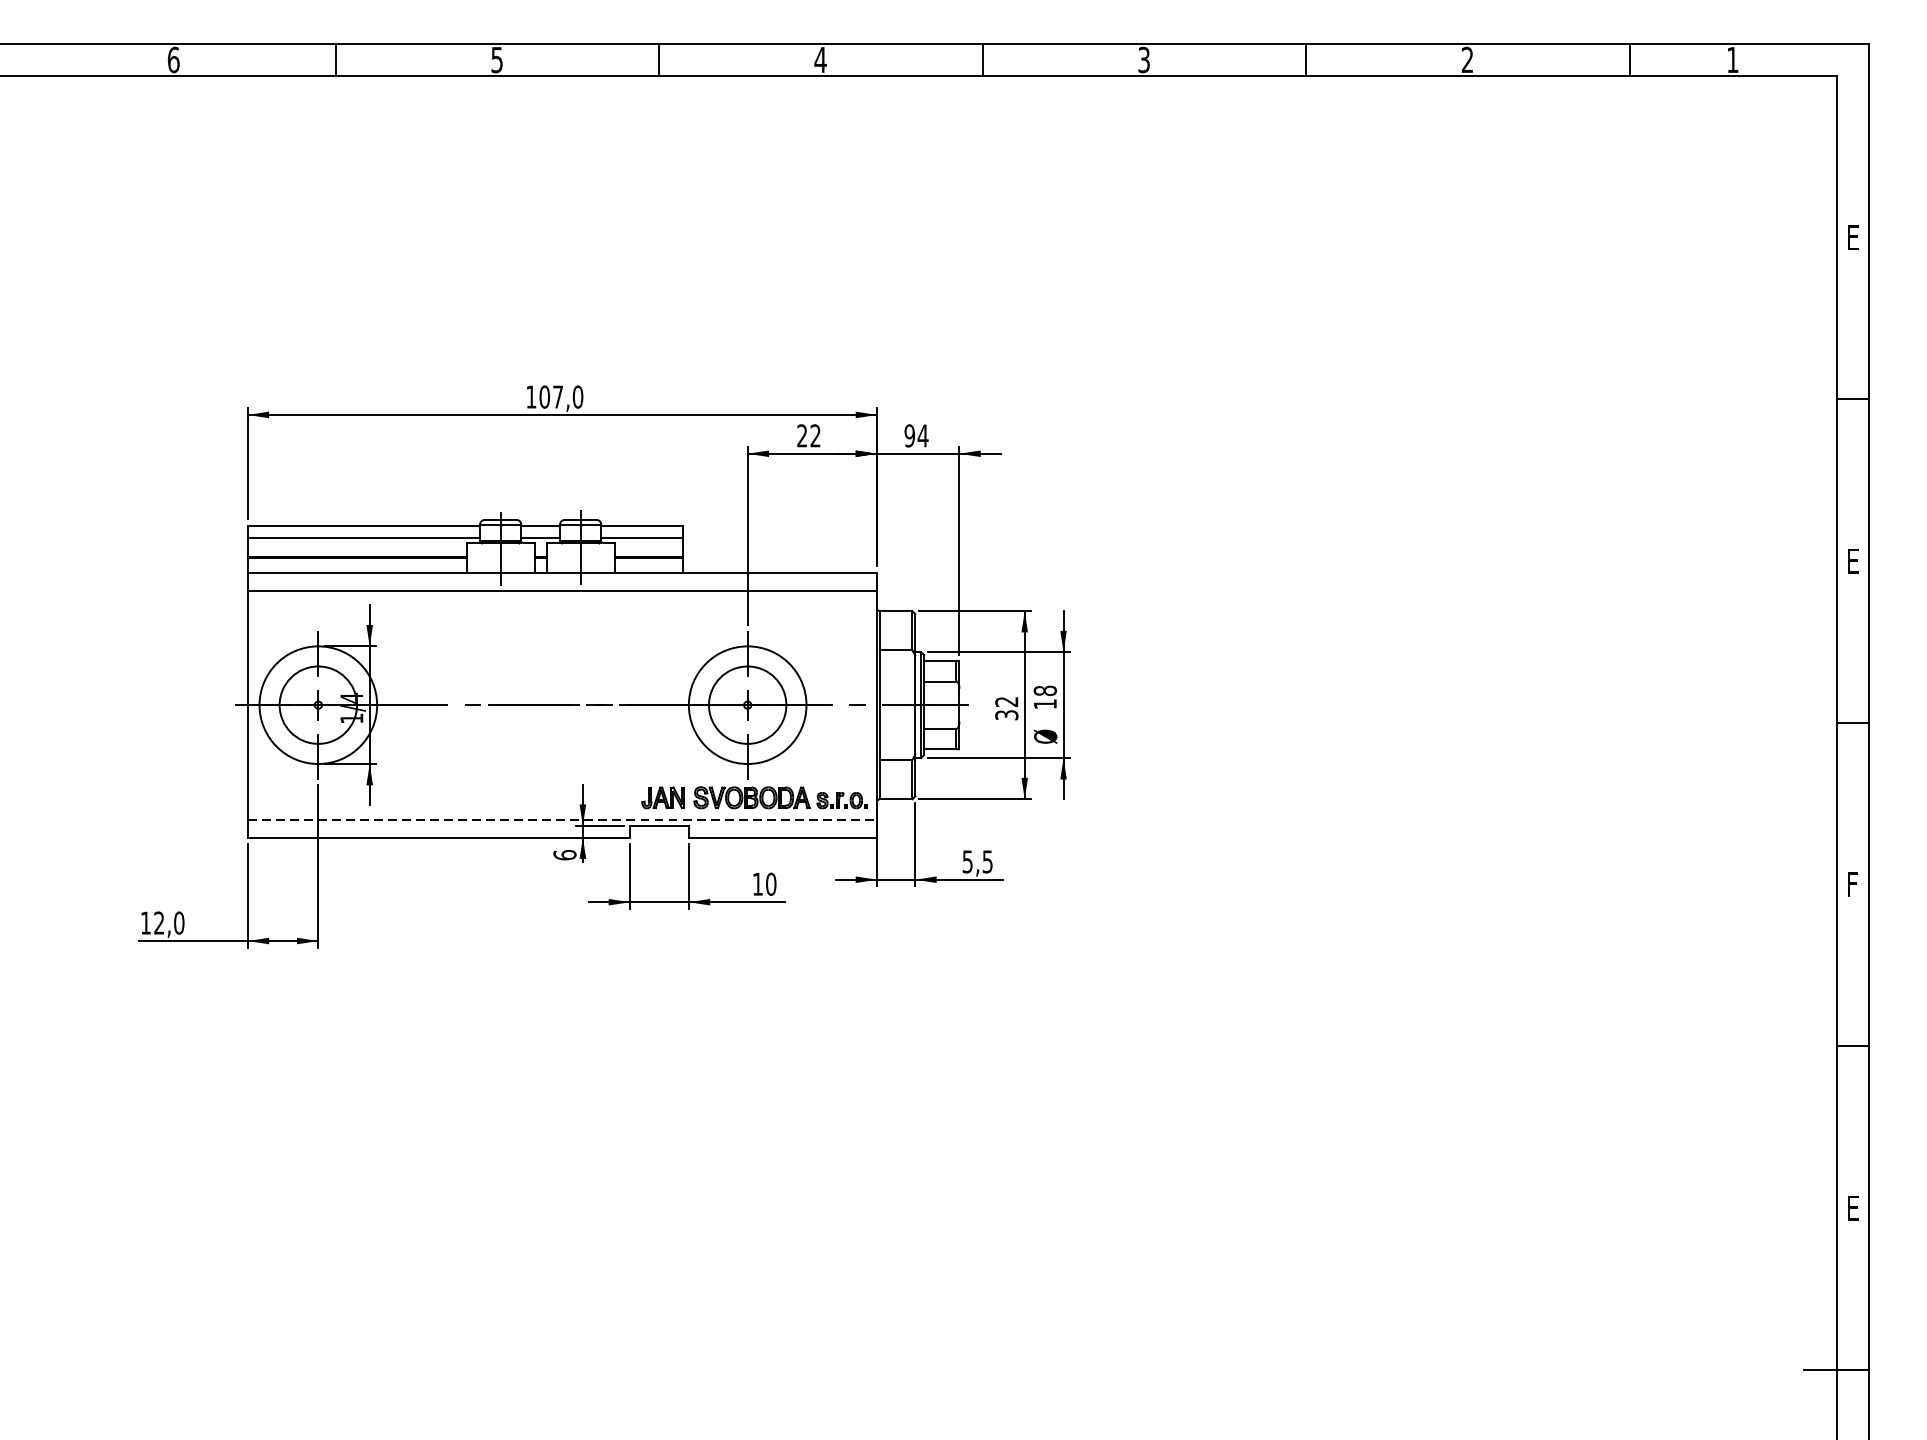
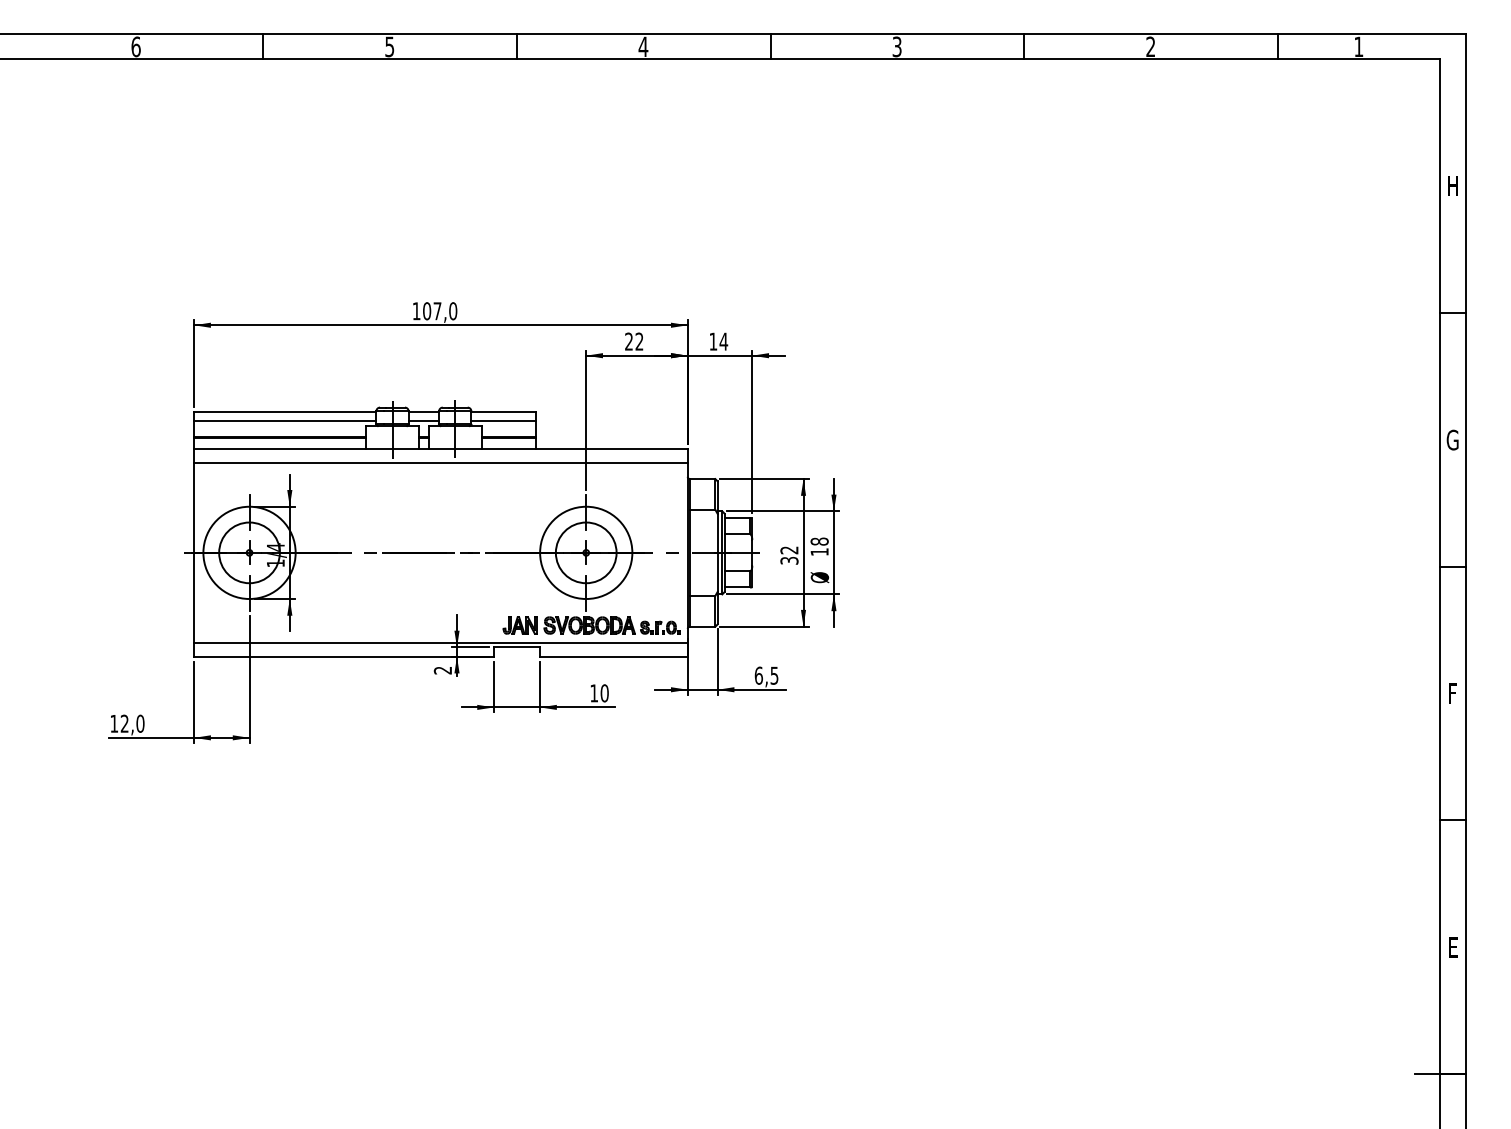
text: (1852, 236) -> (1452, 185), E -> H
text: (909, 435) -> (713, 341), 94 -> 14
text: (1852, 560) -> (1452, 439), E -> G
line: (561, 819) -> (440, 642), dashed -> solid
text: (564, 855) -> (442, 670), 6 -> 2
text: (967, 861) -> (758, 675), 5,5 -> 6,5

